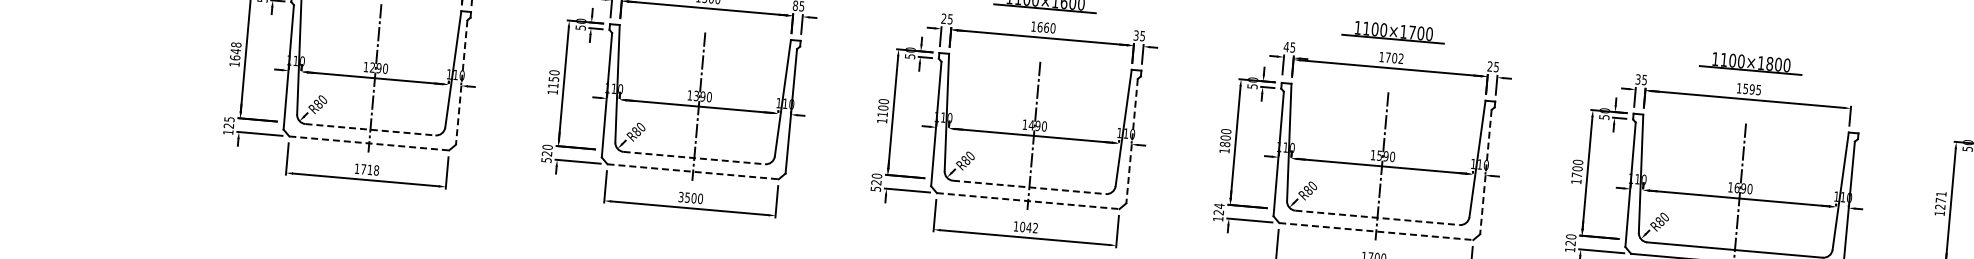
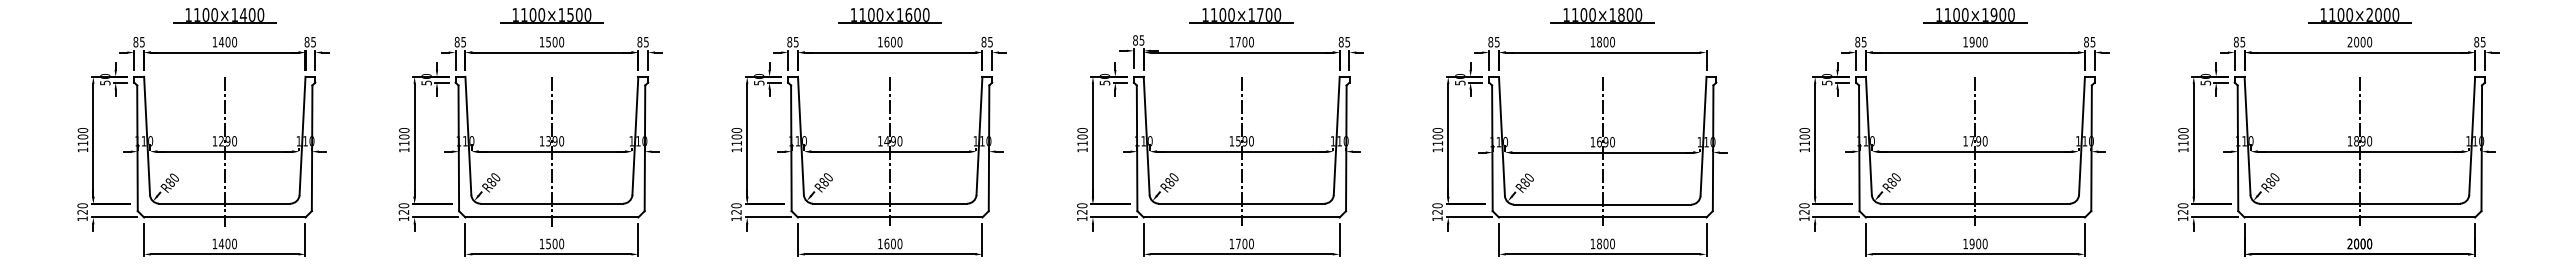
text: (943, 19) -> (789, 42), 25 -> 85
text: (1046, 27) -> (893, 41), 1660 -> 1600
text: (1135, 35) -> (983, 42), 35 -> 85
text: (1286, 47) -> (1135, 40), 45 -> 85
text: (235, 50) -> (82, 136), 1648 -> 1100
text: (1401, 59) -> (1251, 42), 1702 -> 1700
text: (1489, 66) -> (1340, 42), 25 -> 85
text: (554, 78) -> (404, 136), 1150 -> 1100
text: (1637, 79) -> (1490, 42), 35 -> 85
line: (462, 82) -> (312, 148), dashed -> solid
text: (1752, 88) -> (1606, 41), 1595 -> 1800
text: (229, 119) -> (82, 205), 125 -> 120
line: (370, 129) -> (224, 203), dashed -> solid
line: (1132, 141) -> (989, 148), dashed -> solid
line: (368, 143) -> (224, 217), dashed -> solid
text: (1225, 144) -> (1082, 143), 1800 -> 1100
line: (694, 157) -> (552, 203), dashed -> solid
text: (546, 159) -> (403, 218), 520 -> 120
text: (369, 169) -> (227, 243), 1718 -> 1400
line: (693, 171) -> (552, 217), dashed -> solid
line: (1486, 172) -> (1346, 148), dashed -> solid
text: (1576, 175) -> (1437, 143), 1700 -> 1100
line: (1029, 187) -> (890, 203), dashed -> solid
text: (875, 188) -> (736, 218), 520 -> 120
text: (680, 196) -> (541, 243), 3500 -> 1500
text: (1940, 200) -> (1804, 136), 1271 -> 1100
line: (1028, 201) -> (890, 217), dashed -> solid
text: (1219, 205) -> (1082, 205), 124 -> 120
line: (1377, 217) -> (1241, 203), dashed -> solid
text: (1029, 227) -> (893, 243), 1042 -> 1600
line: (1376, 231) -> (1241, 217), dashed -> solid

